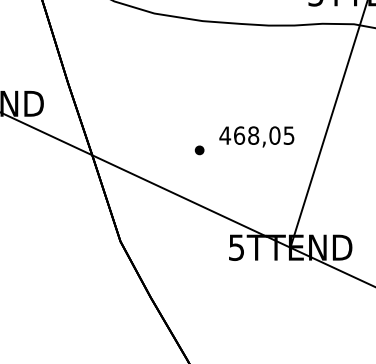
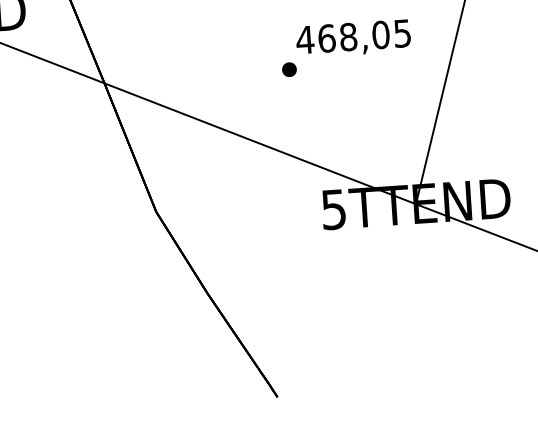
part: (199, 150) -> (289, 69), moved

